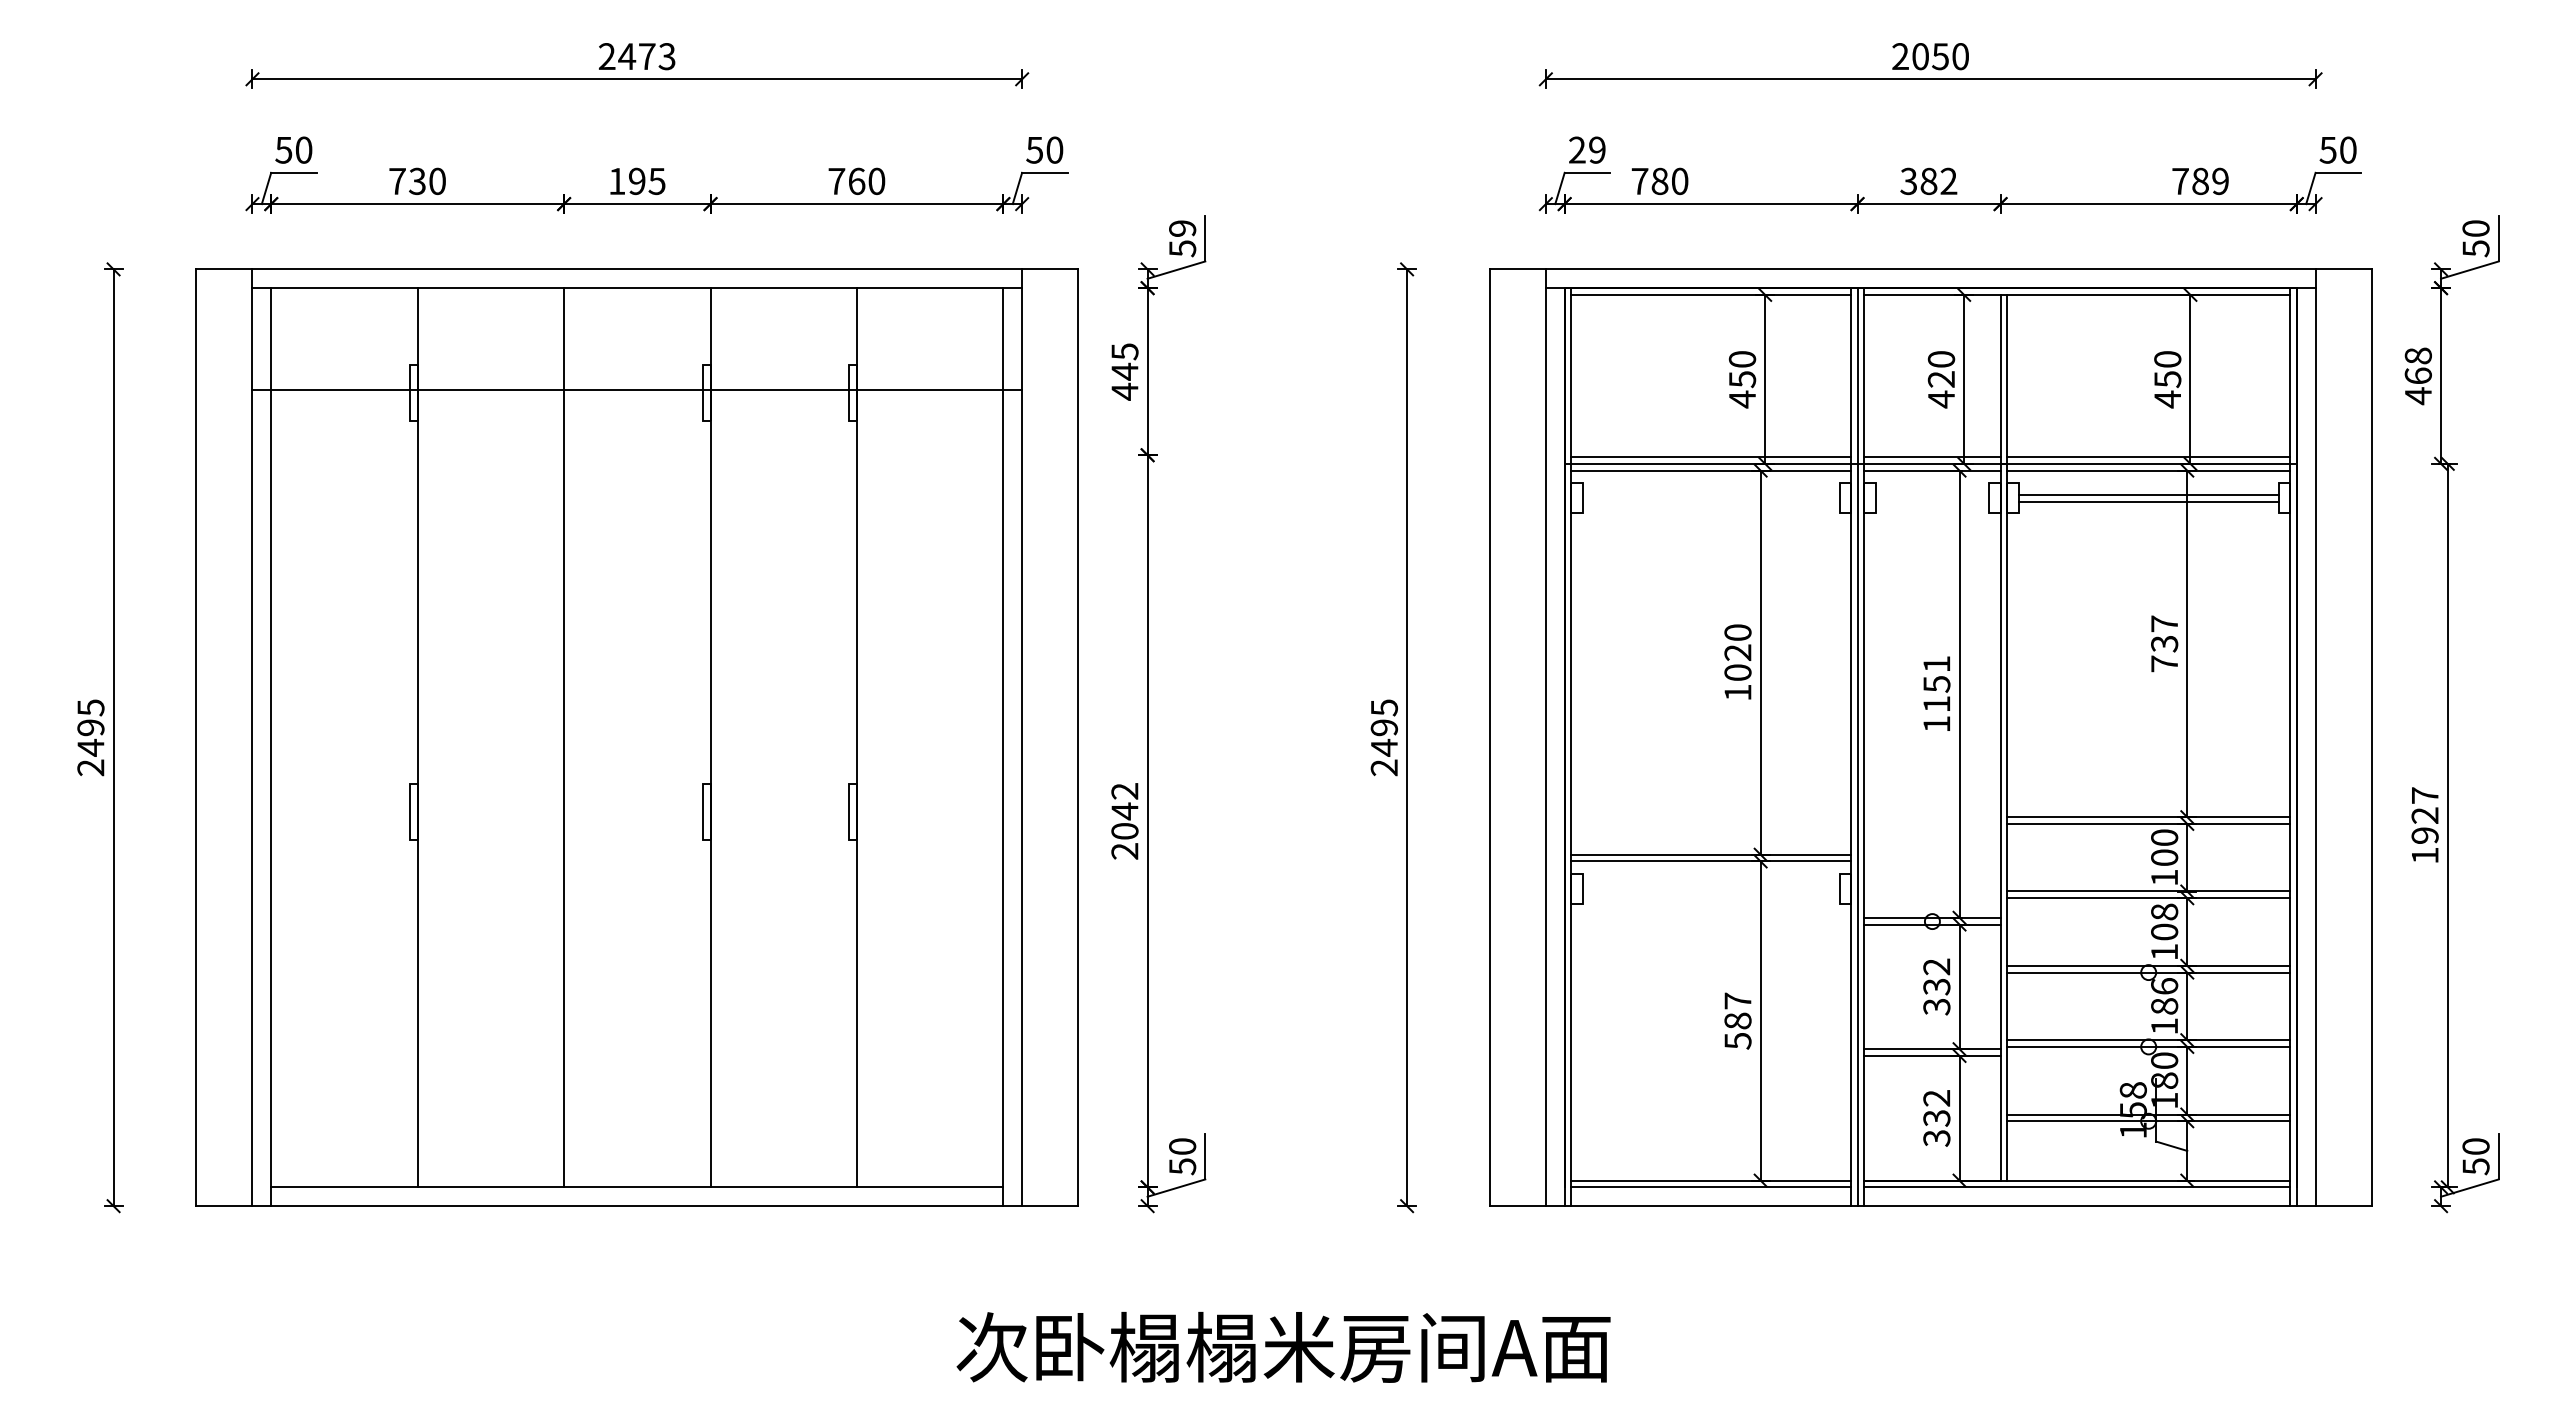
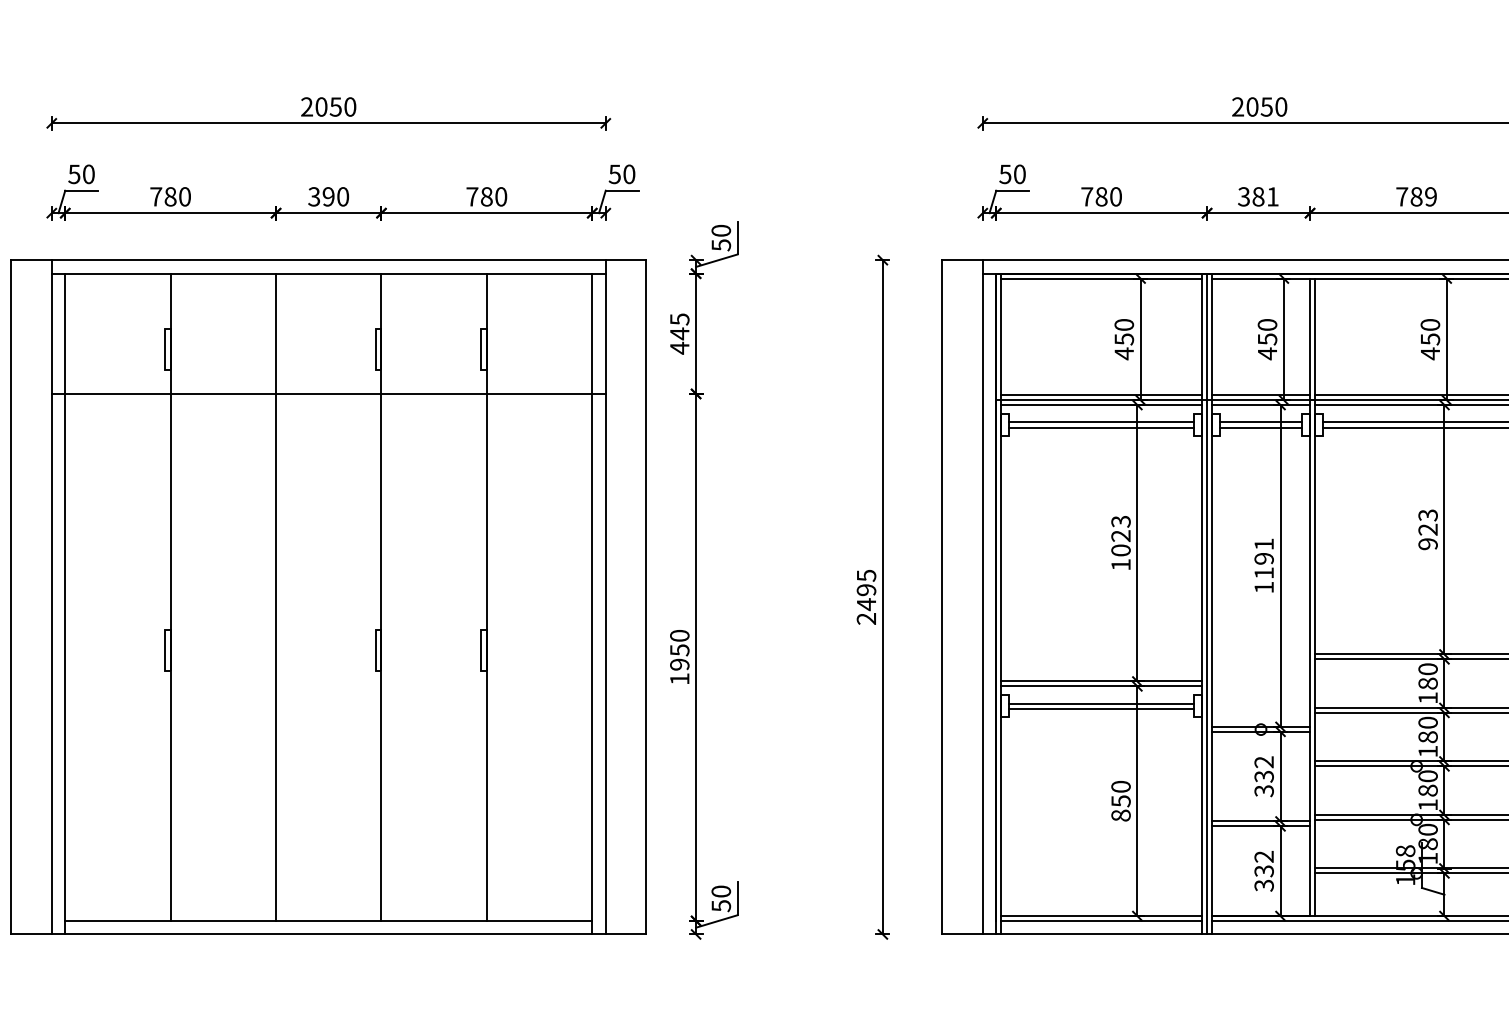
text: (646, 56) -> (335, 106), 2473 -> 2050
text: (1586, 149) -> (1012, 173), 29 -> 50
text: (417, 180) -> (170, 196), 730 -> 780
text: (856, 180) -> (486, 196), 760 -> 780
text: (1659, 180) -> (1101, 196), moved
text: (1948, 180) -> (1272, 196), 382 -> 381
text: (2200, 180) -> (1416, 196), moved
text: (636, 181) -> (328, 196), 195 -> 390
text: (1182, 228) -> (721, 230), 59 -> 50
text: (1941, 379) -> (1267, 339), 420 -> 450
line: (637, 390) -> (328, 394), moved
line: (1710, 494) -> (1101, 422), added
line: (1932, 494) -> (1261, 422), added
line: (1710, 502) -> (1101, 427), added
line: (1932, 502) -> (1261, 427), added
text: (1737, 632) -> (1120, 521), 1020 -> 1023
text: (2164, 643) -> (1428, 529), 737 -> 923
text: (1936, 684) -> (1263, 558), 1151 -> 1191
text: (1124, 821) -> (679, 657), 2042 -> 1950
text: (2164, 857) -> (1428, 683), 100 -> 180
line: (1710, 885) -> (1101, 703), added
line: (1710, 892) -> (1101, 708), added
text: (2164, 921) -> (1428, 729), 108 -> 180
text: (2164, 986) -> (1428, 776), 186 -> 180
text: (1737, 1020) -> (1120, 800), 587 -> 850

